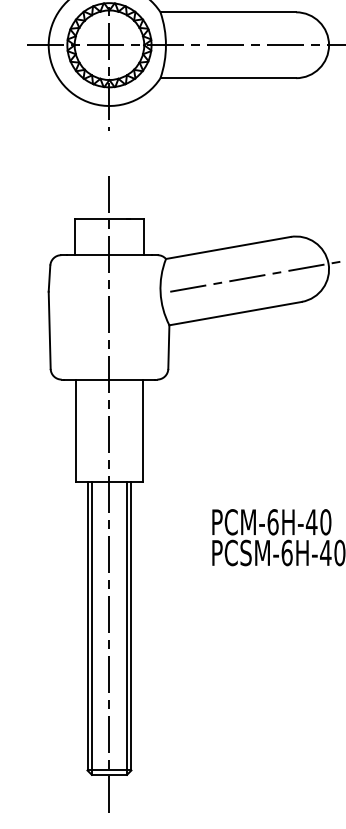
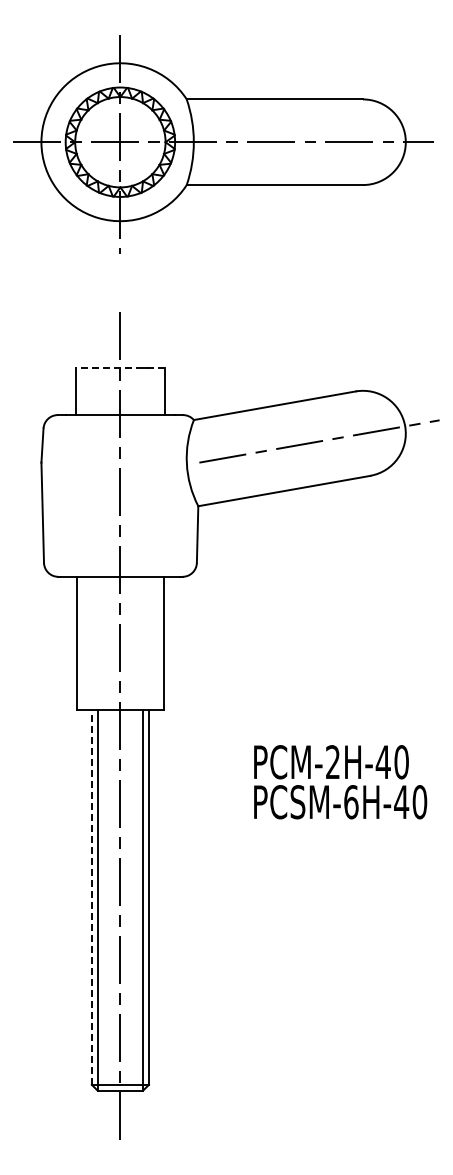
line: (108, 218) -> (119, 367), solid -> dashed
text: (273, 522) -> (333, 762), PCM-6H-40 -> PCM-2H-40
line: (87, 625) -> (91, 896), solid -> dashed

